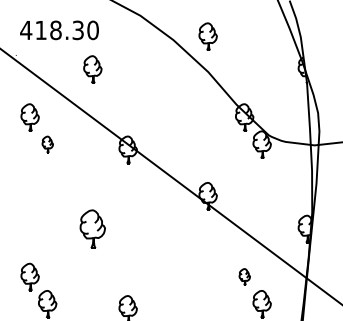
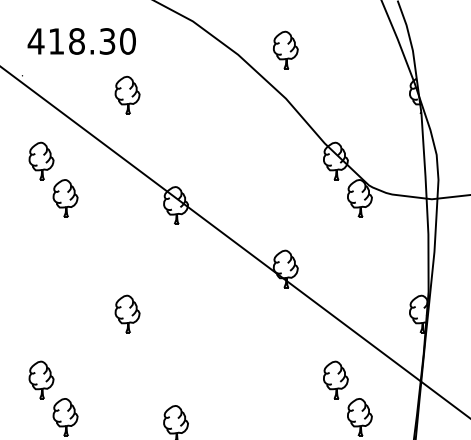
part: (47, 144) -> (65, 198), size x1.67
part: (92, 228) -> (127, 313), size x0.71
part: (244, 276) -> (335, 379), size x1.67

